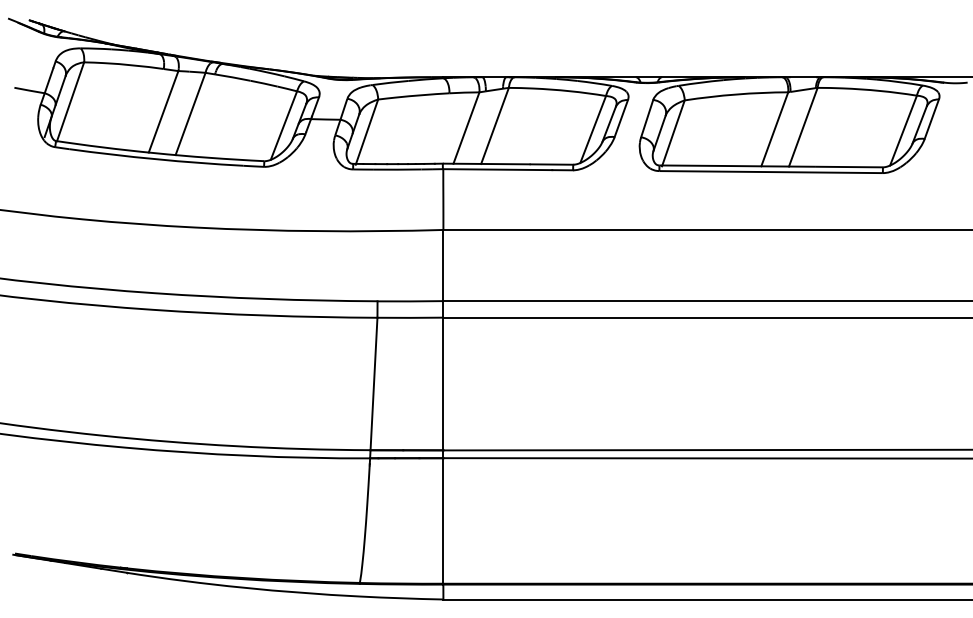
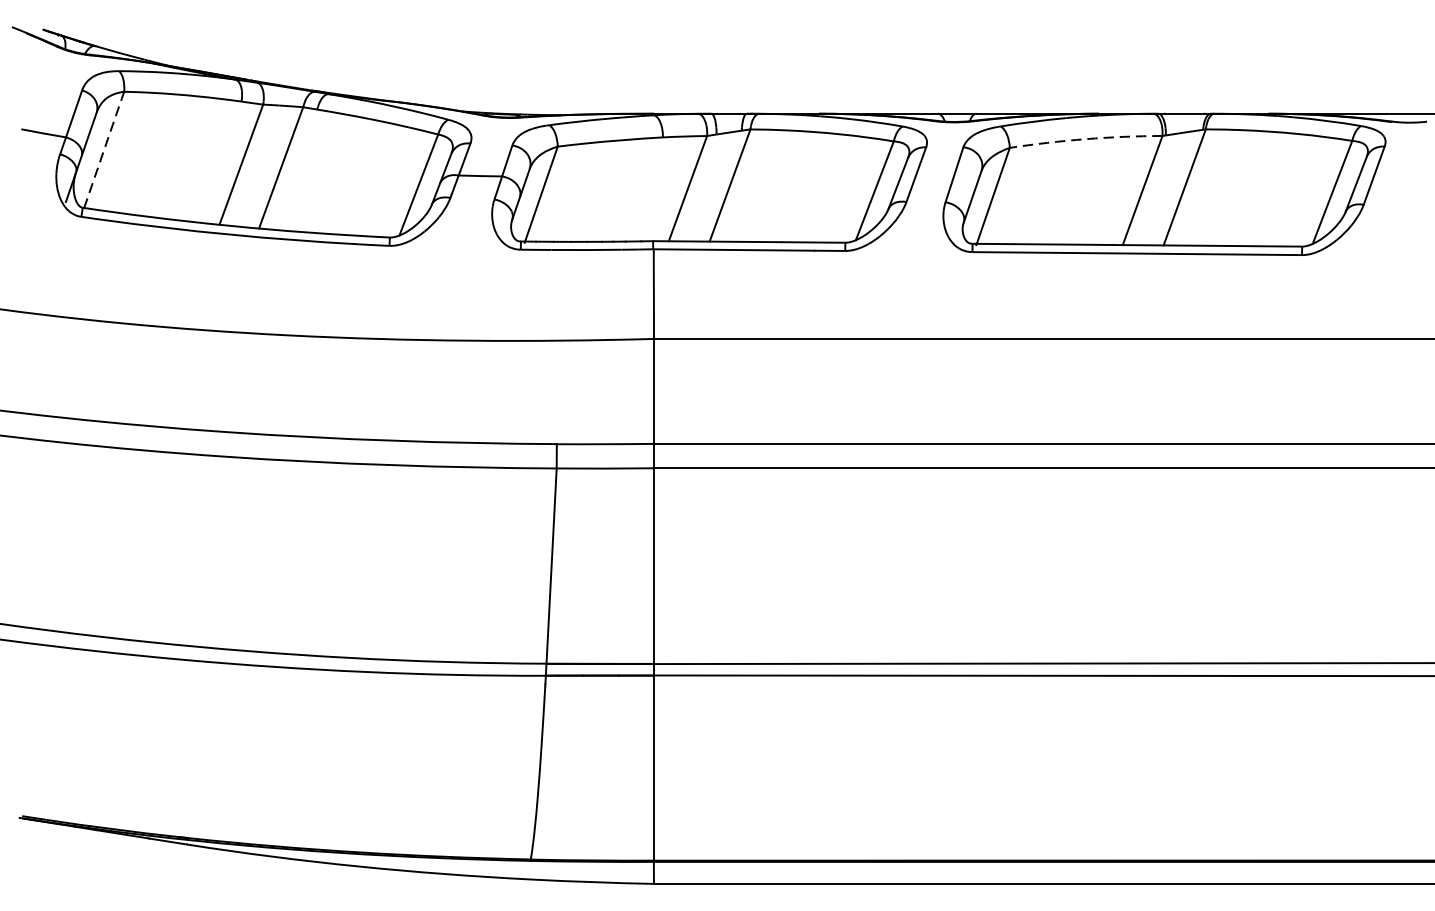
arc: (736, 94) -> (1086, 139), solid -> dashed
line: (70, 101) -> (104, 149), solid -> dashed

